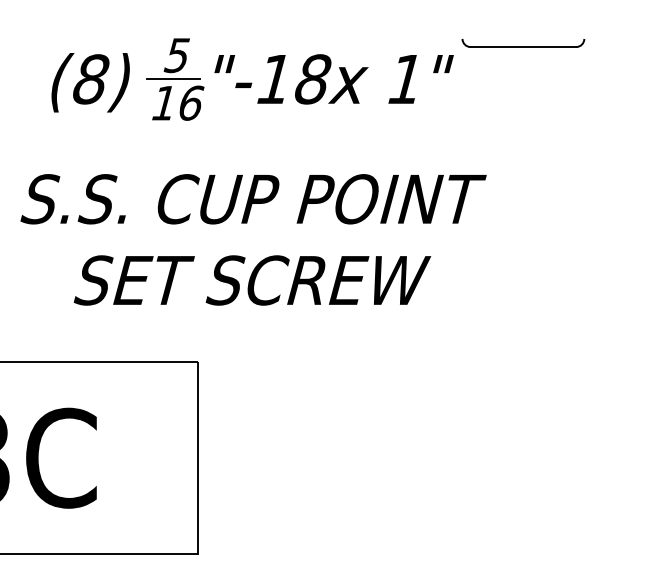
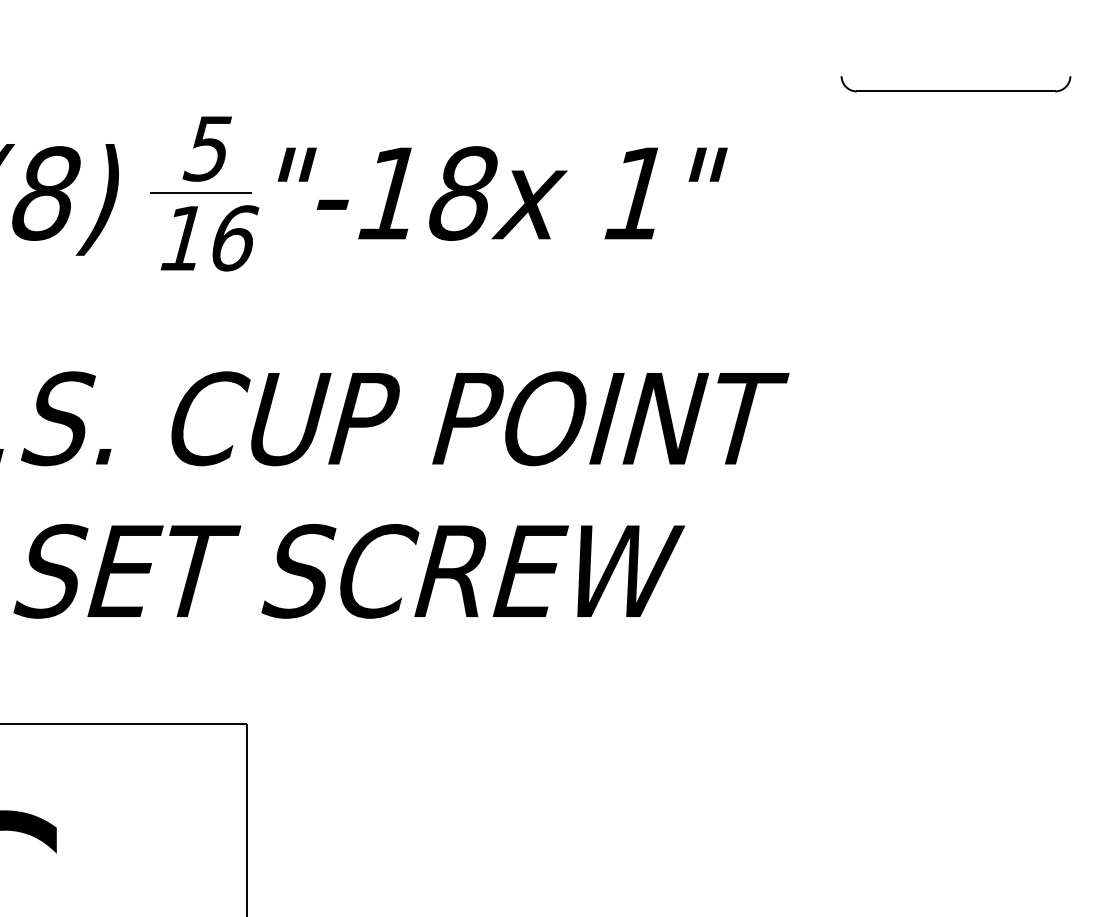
part: (523, 43) -> (956, 84), moved

